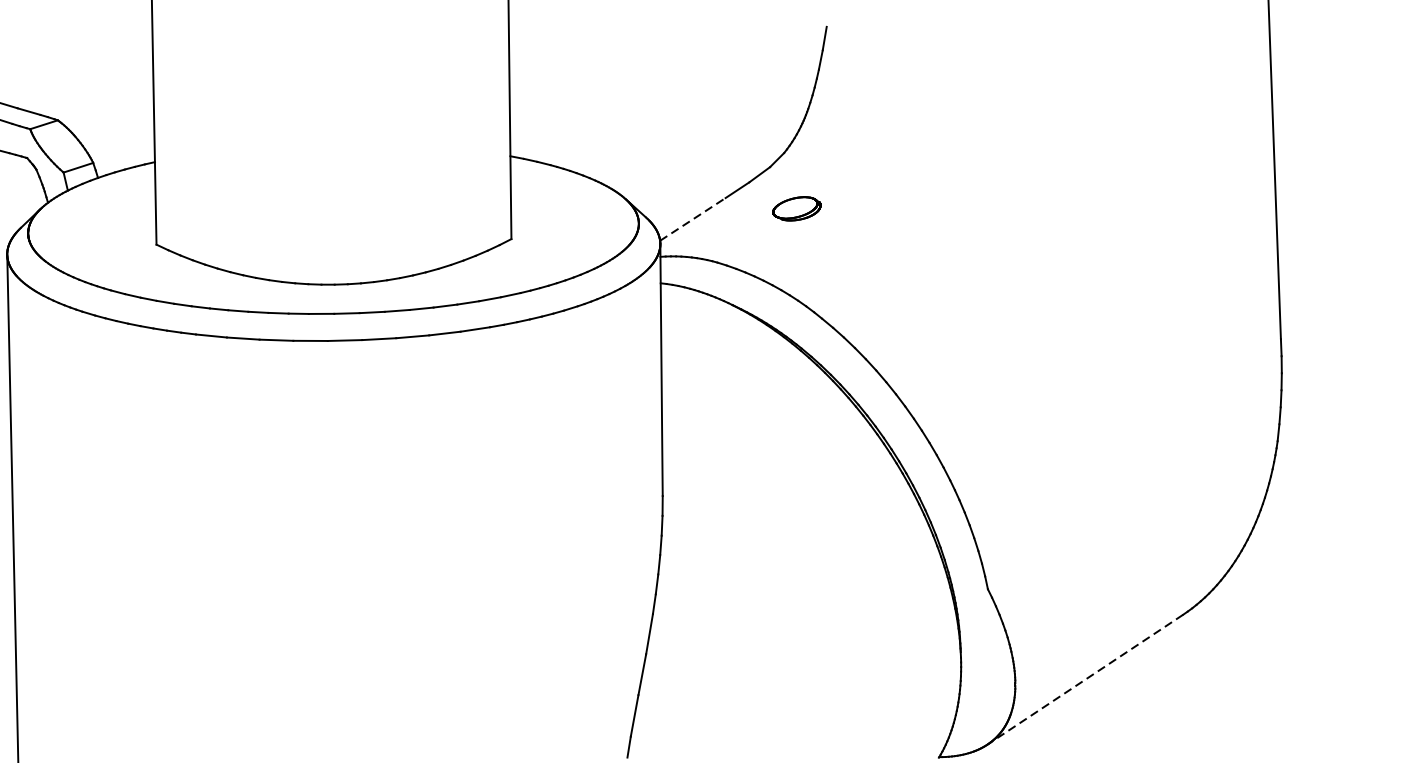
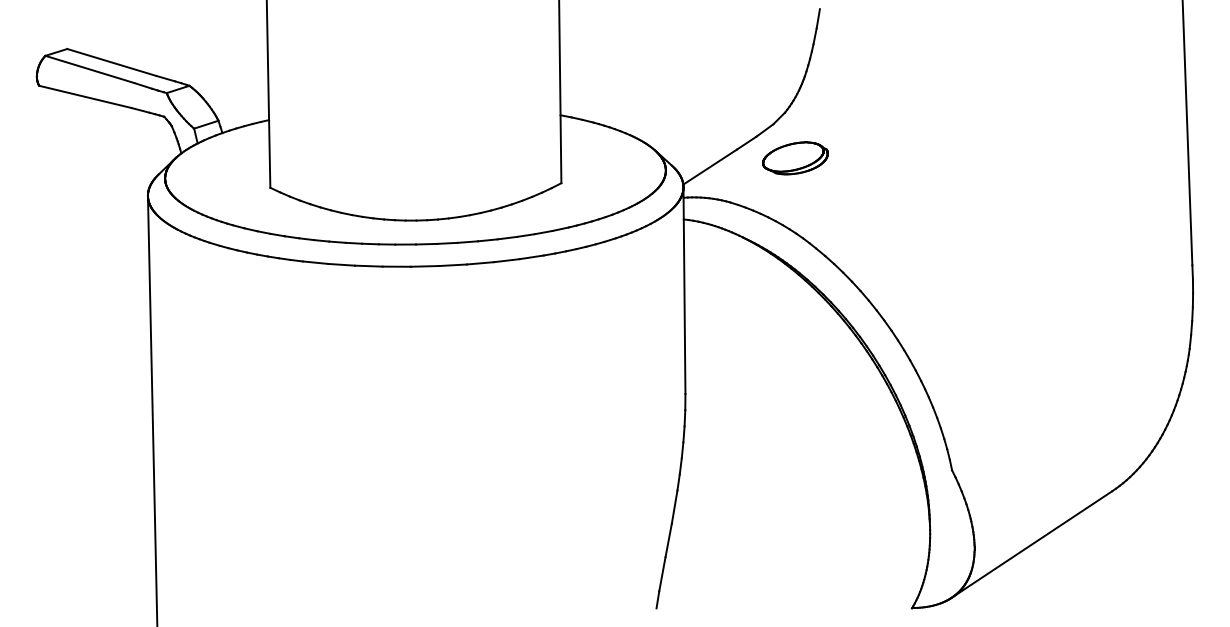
part: (796, 208) -> (795, 158), size x1.67
line: (693, 218) -> (710, 166), dashed -> solid
line: (1084, 679) -> (1031, 544), dashed -> solid

